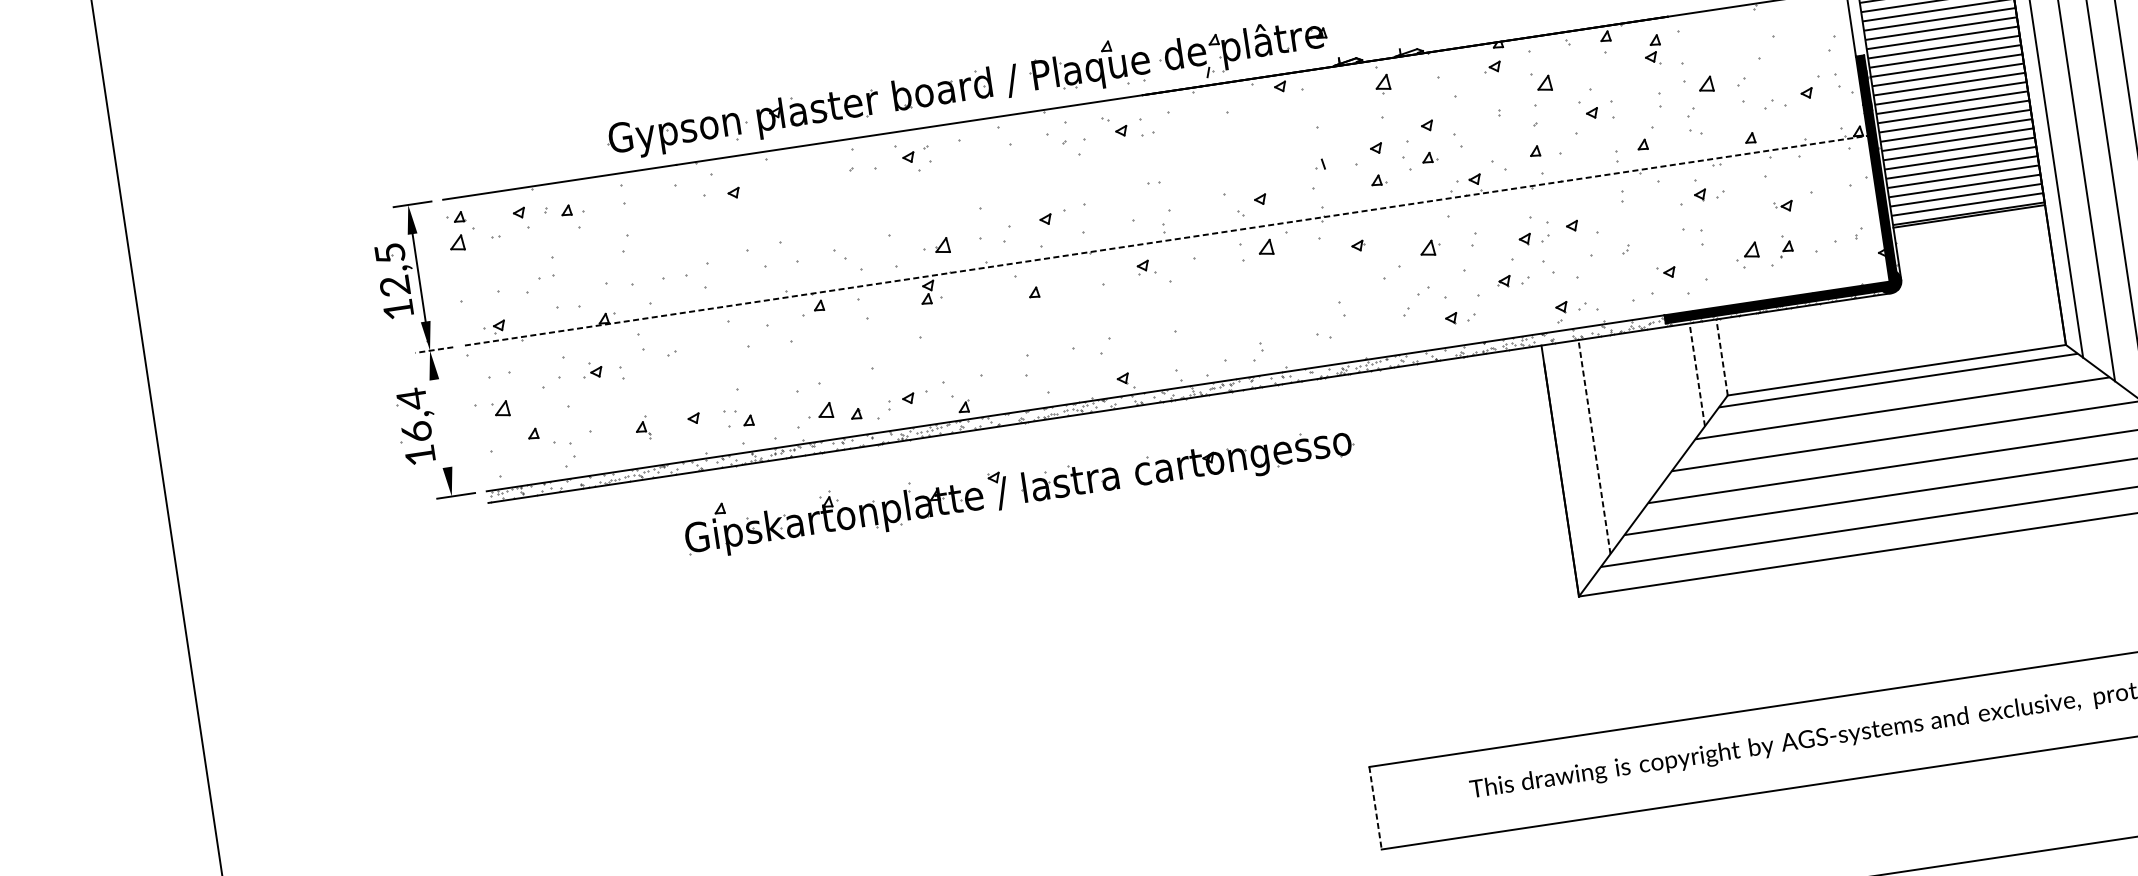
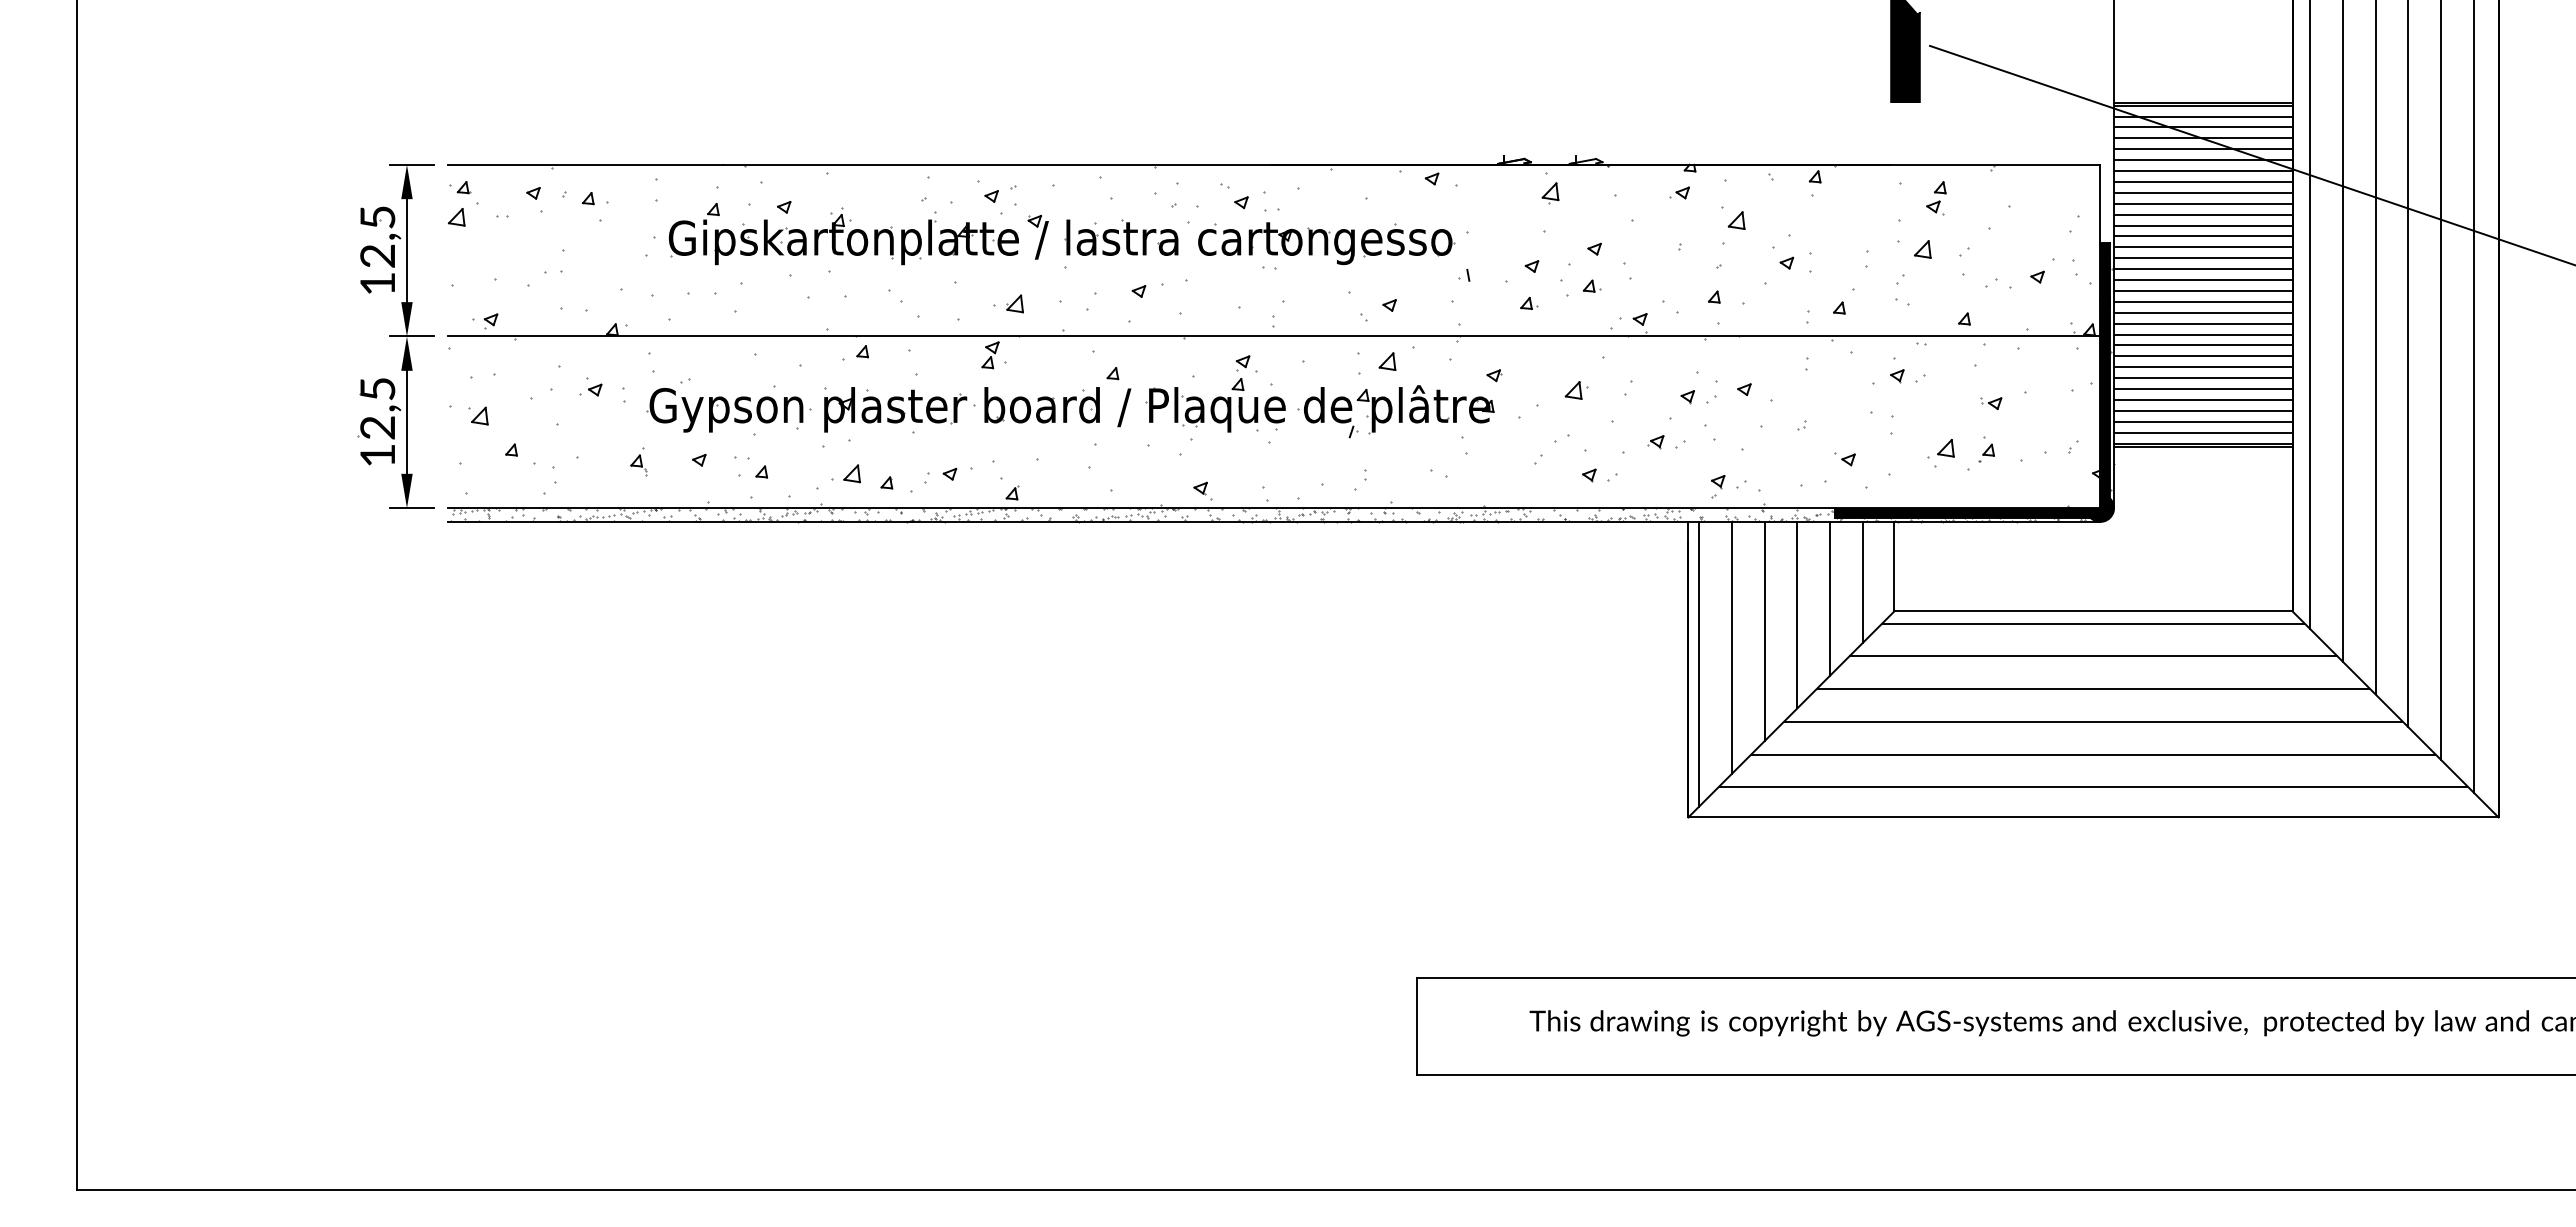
part: (1652, 49) -> (1936, 198), moved
part: (966, 88) -> (1070, 408), moved
line: (1166, 240) -> (1274, 336), dashed -> solid
line: (433, 350) -> (411, 336), dashed -> solid
line: (1722, 357) -> (1894, 566), dashed -> solid
line: (1697, 374) -> (1862, 582), dashed -> solid
line: (1671, 392) -> (1830, 598), added
line: (1645, 410) -> (1797, 614), added
text: (414, 414) -> (377, 407), 16,4 -> 12,5
line: (440, 422) -> (406, 421), added
line: (1620, 428) -> (1764, 631), added
line: (1594, 446) -> (1731, 647), dashed -> solid
line: (1568, 464) -> (1699, 663), added
part: (1018, 485) -> (1061, 234), moved
line: (1375, 808) -> (1417, 1026), dashed -> solid

